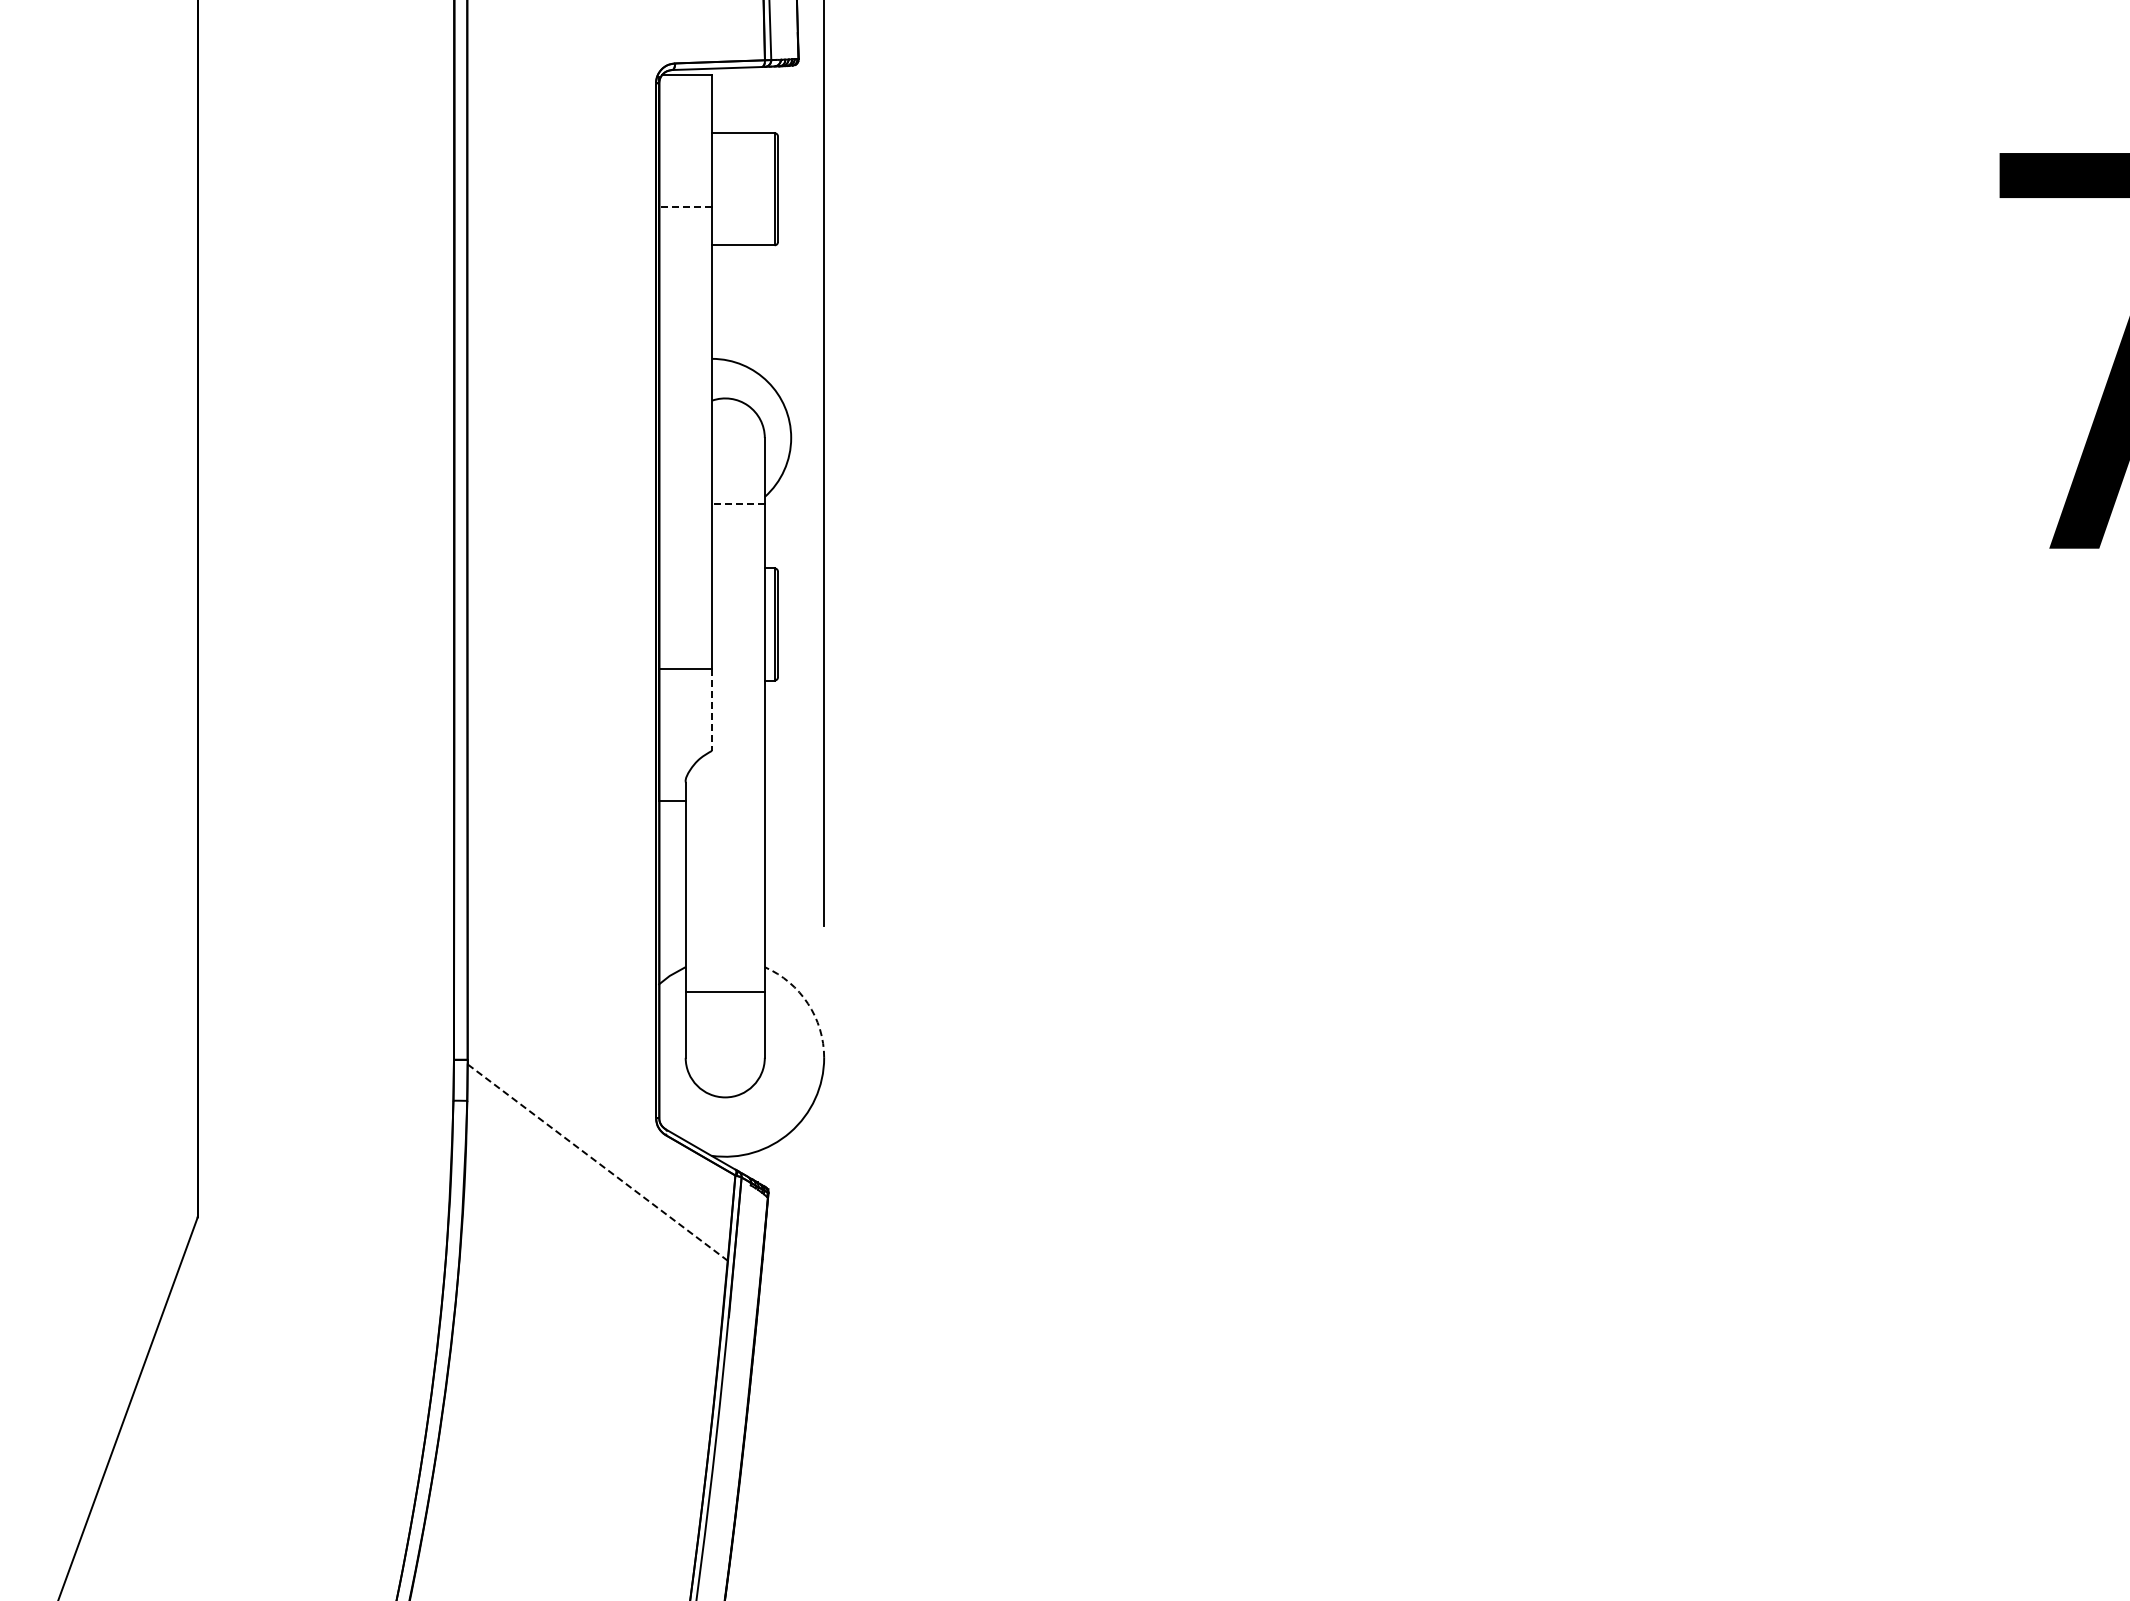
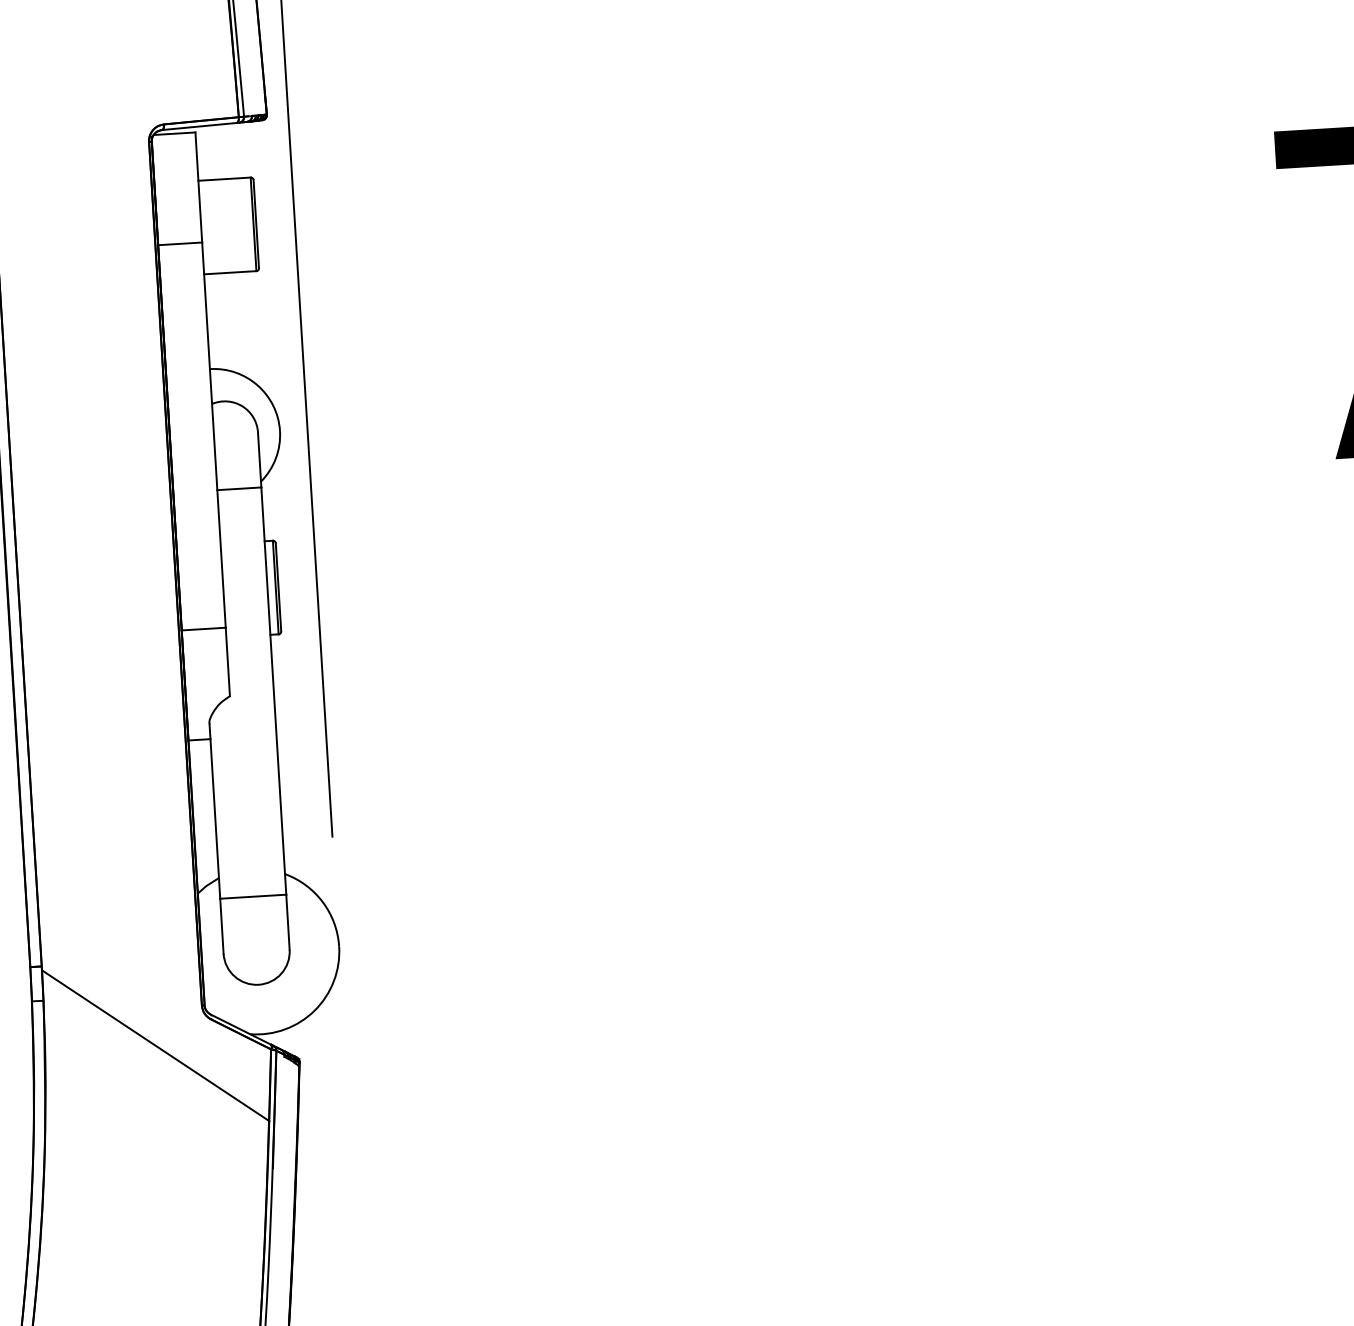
line: (685, 207) -> (180, 244), dashed -> solid
line: (737, 503) -> (238, 488), dashed -> solid
line: (712, 710) -> (228, 662), dashed -> solid
arc: (808, 1003) -> (323, 902), dashed -> solid
line: (597, 1162) -> (155, 1045), dashed -> solid

